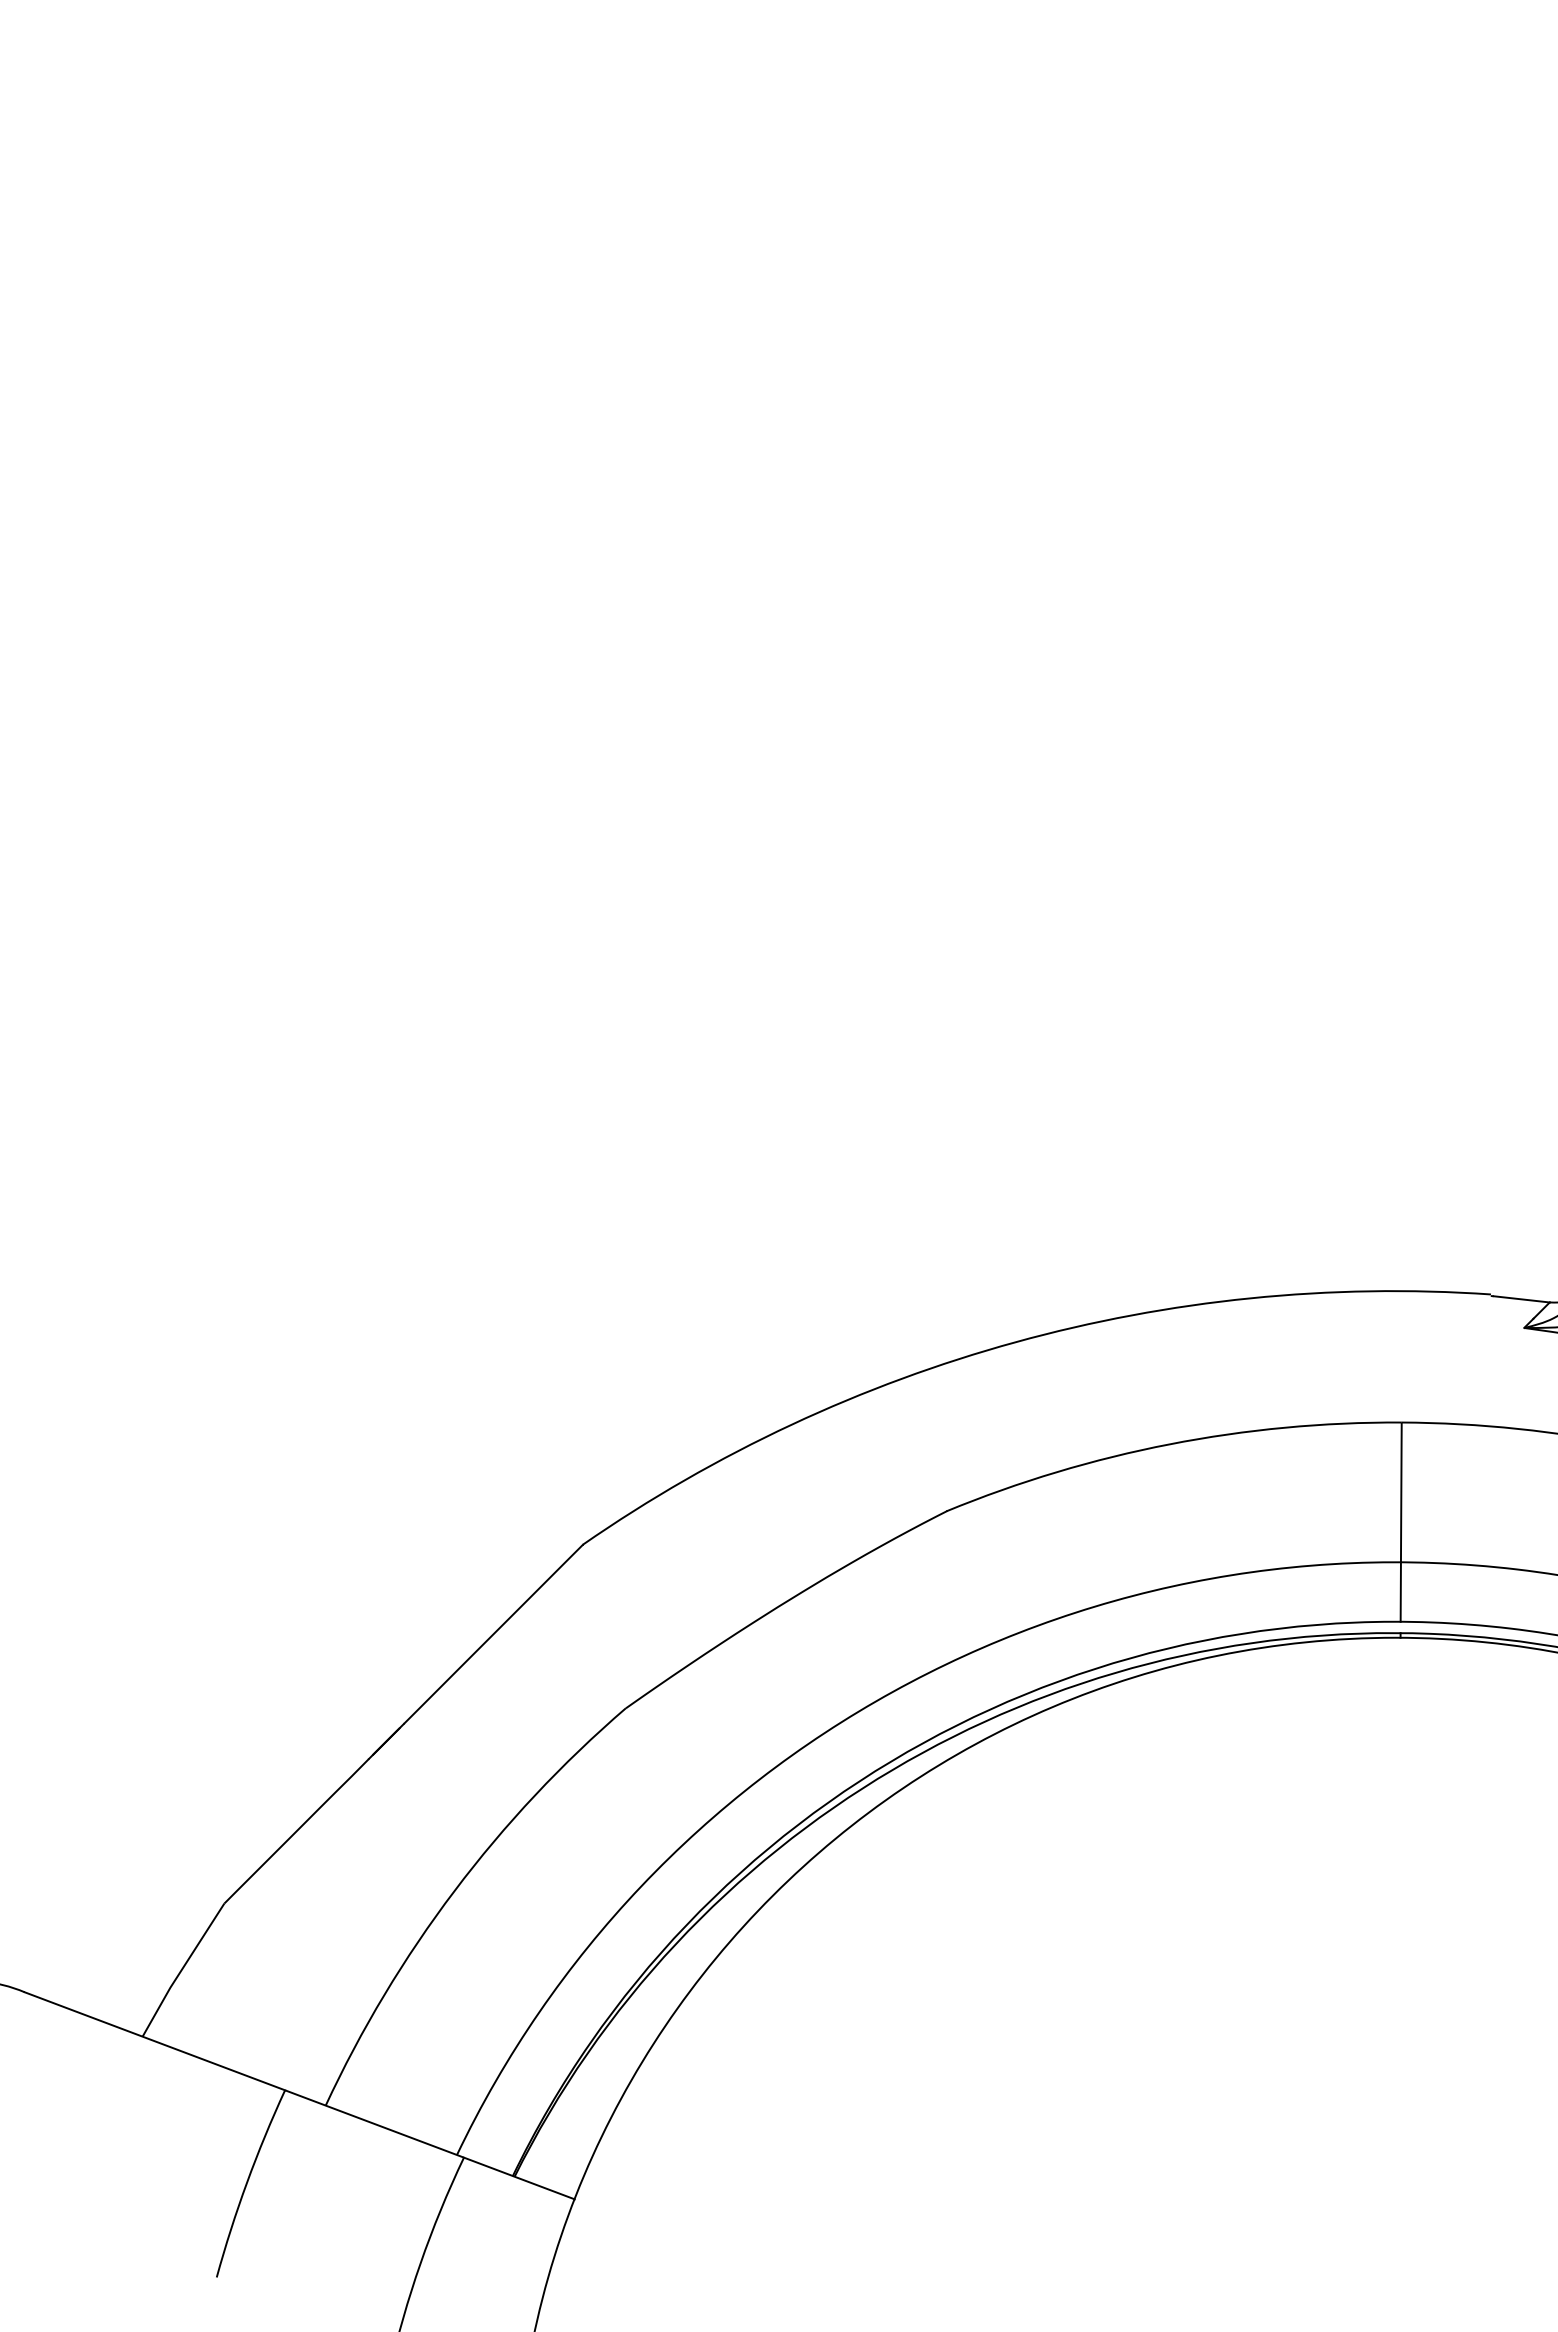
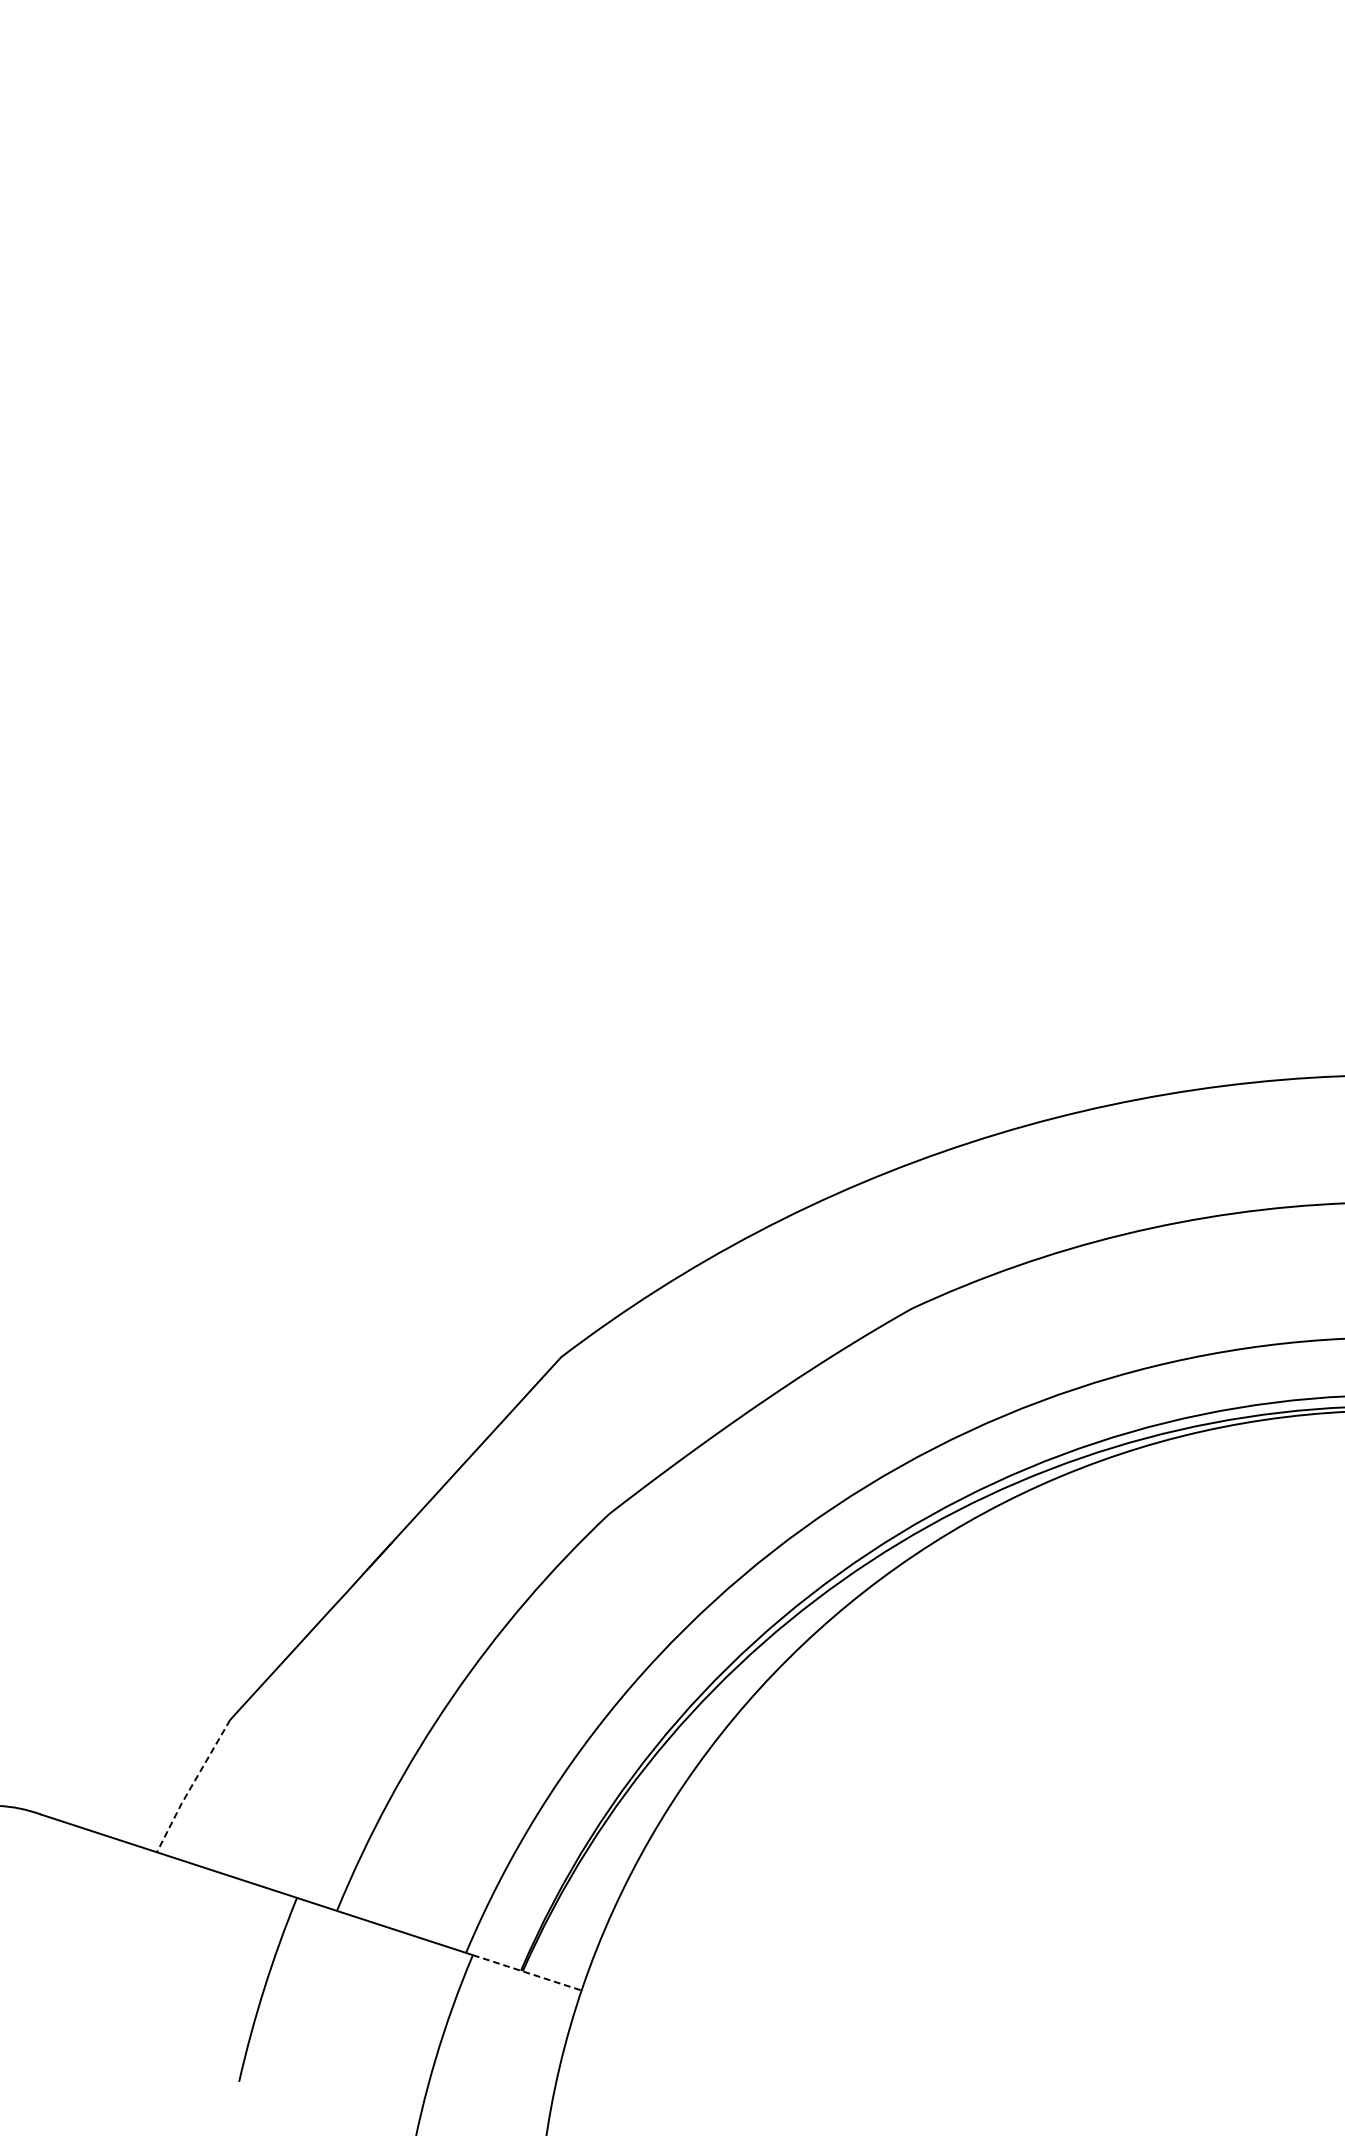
line: (181, 1970) -> (191, 1786), solid -> dashed
line: (519, 2178) -> (527, 1972), solid -> dashed

